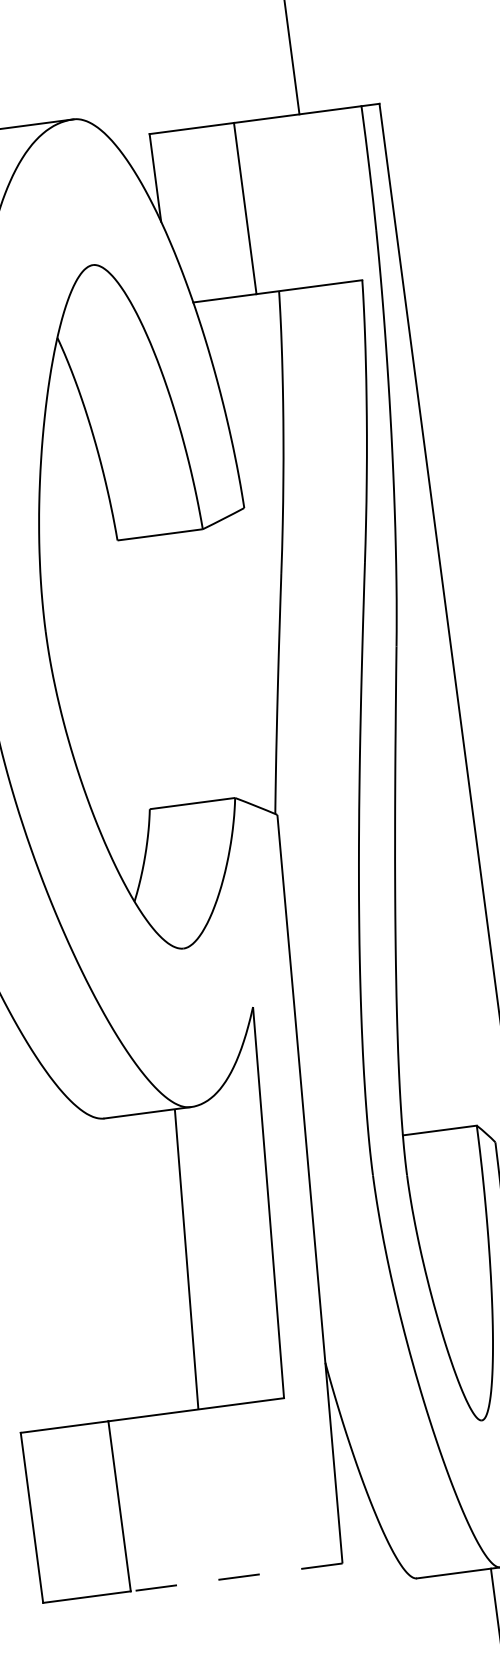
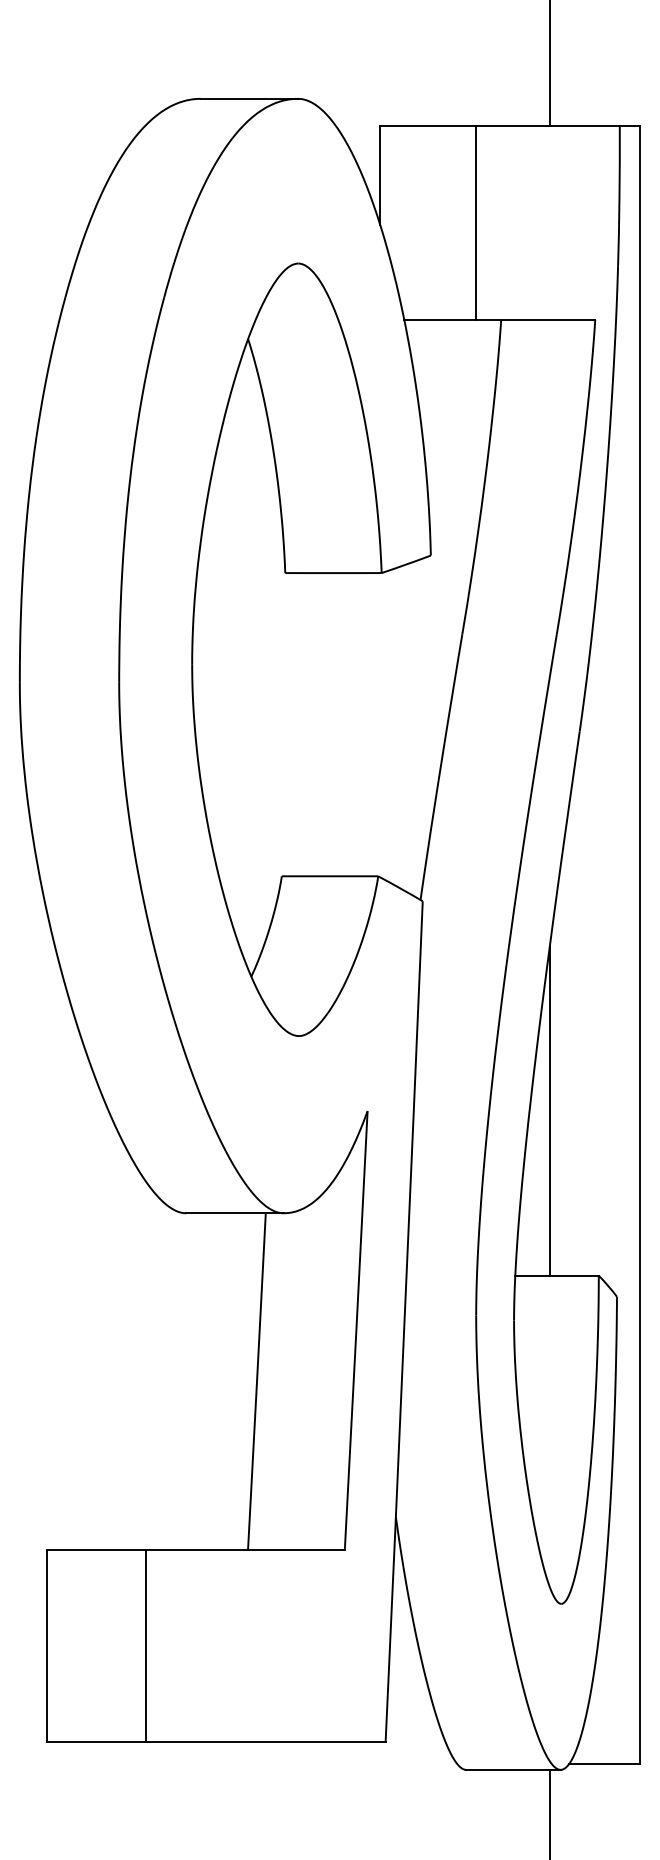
line: (413, 985) -> (549, 1110), added
line: (237, 1577) -> (266, 1742), dashed -> solid

